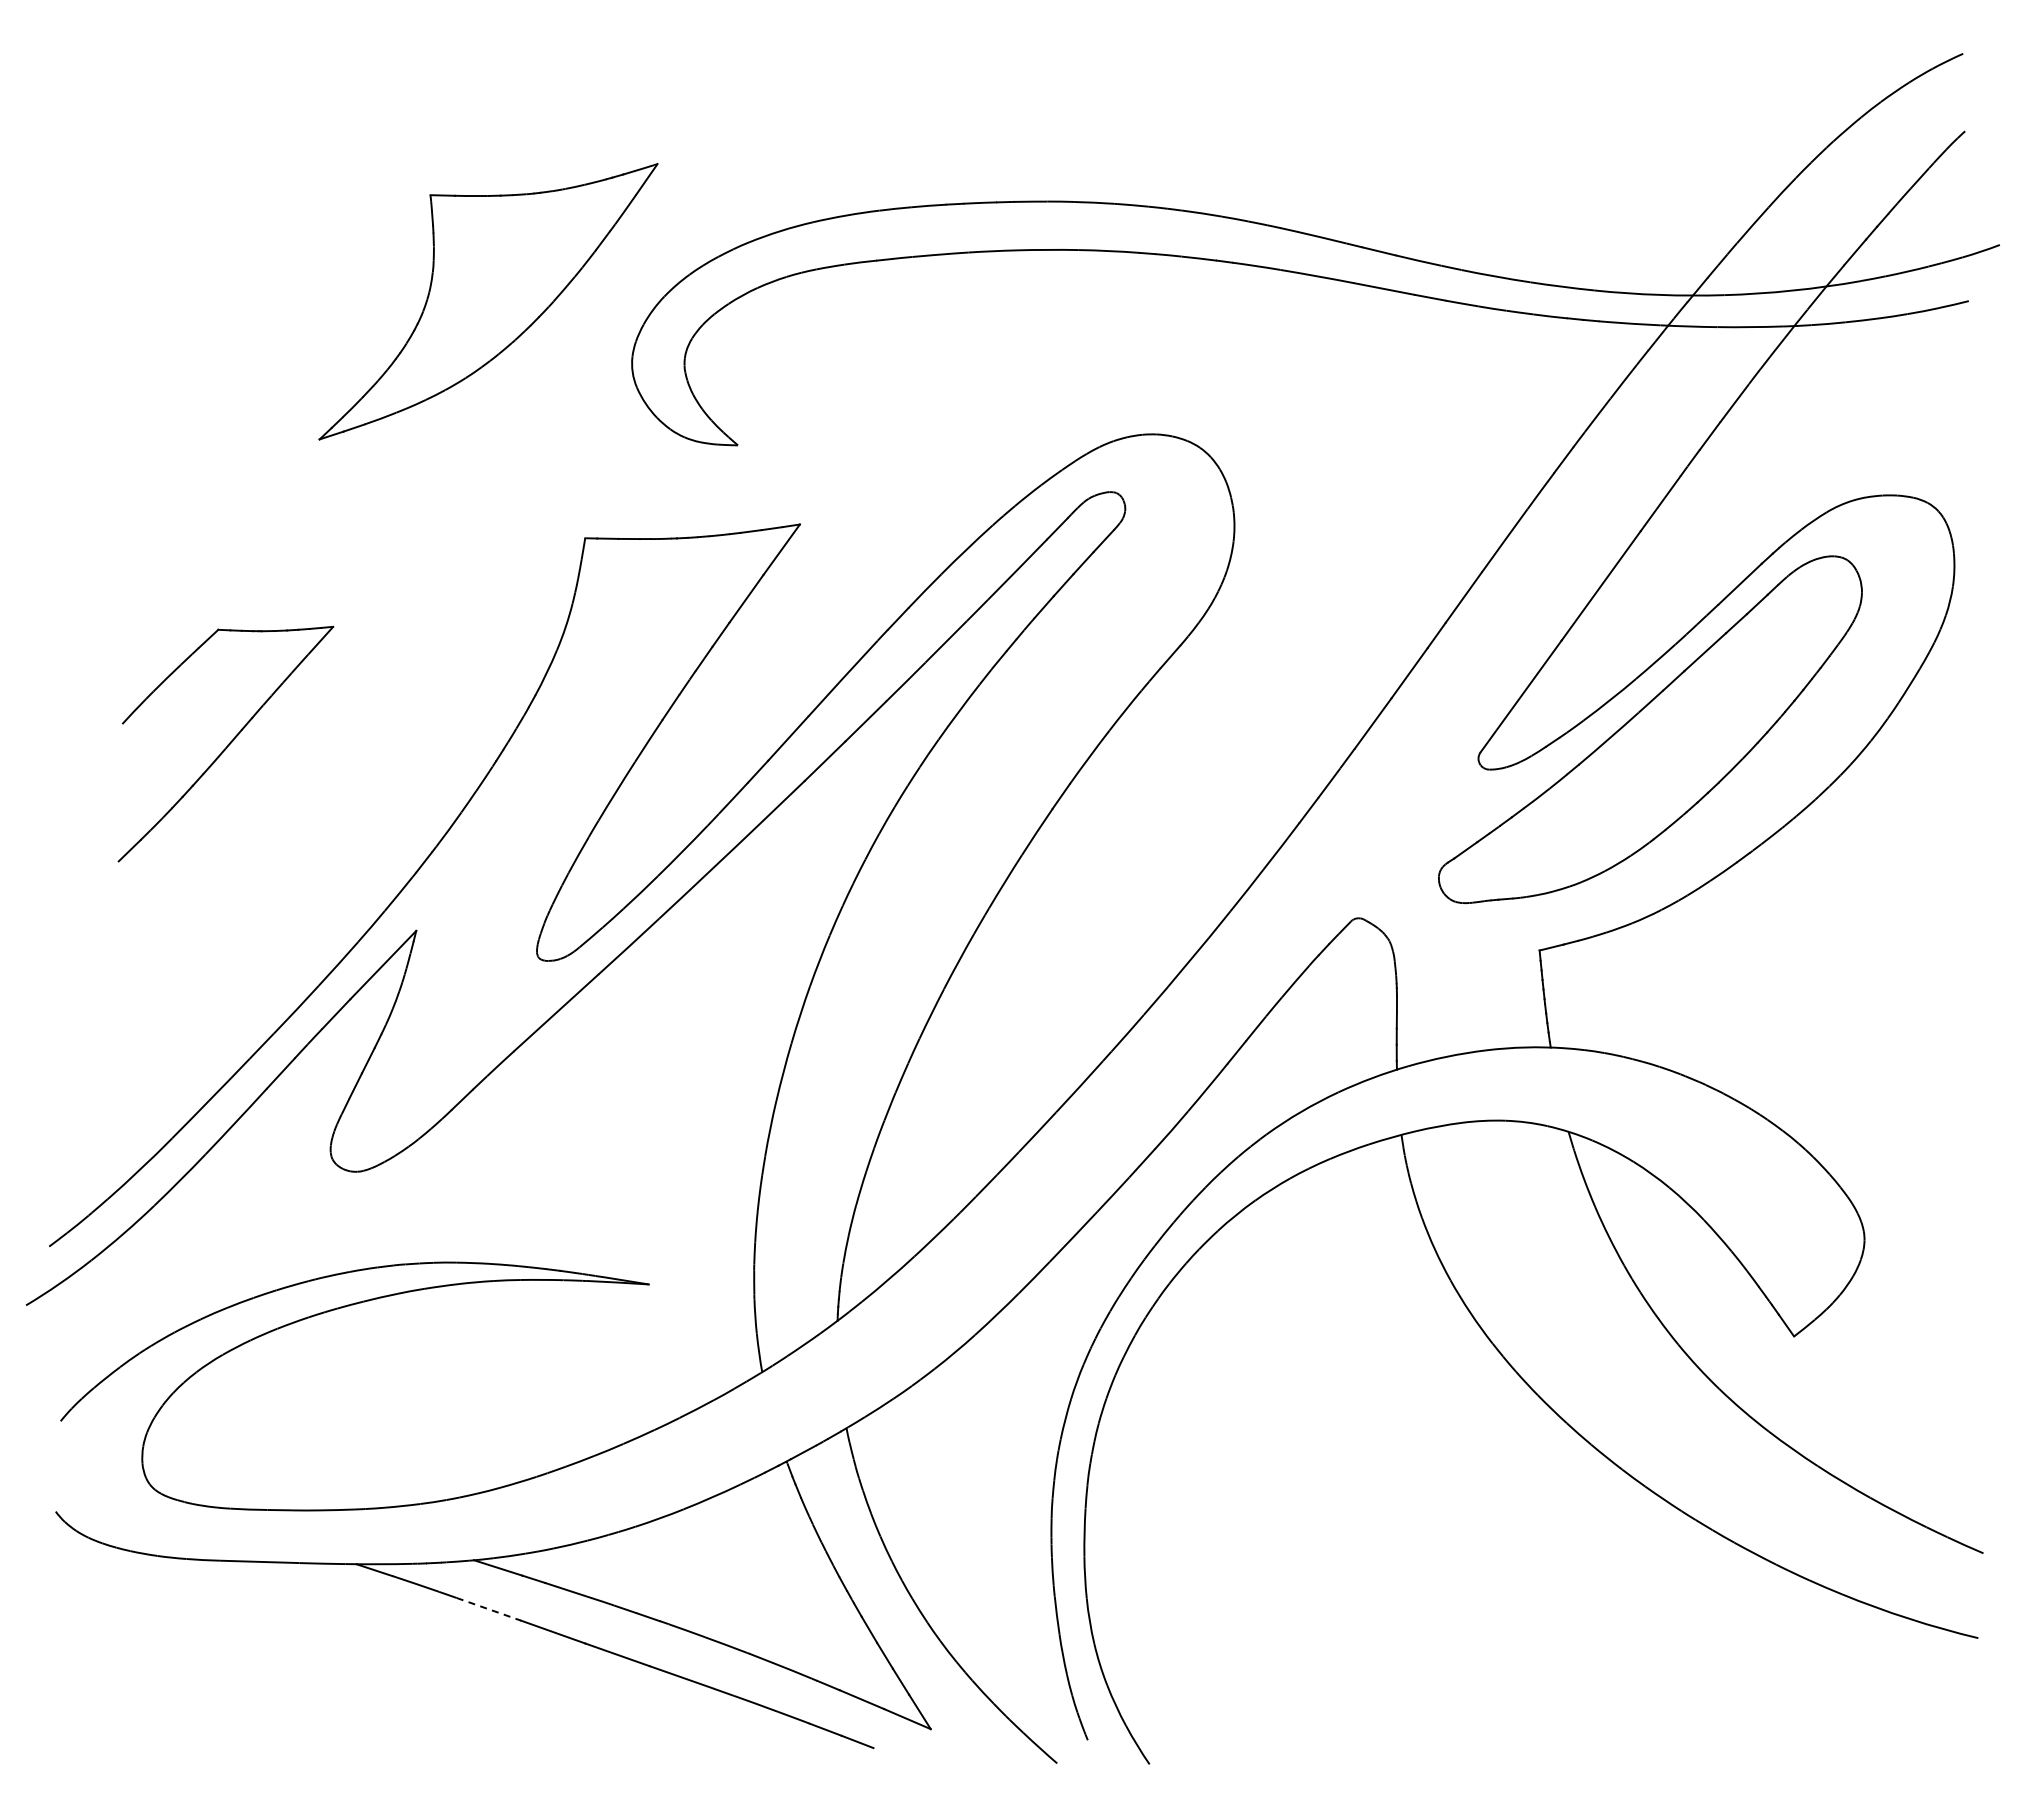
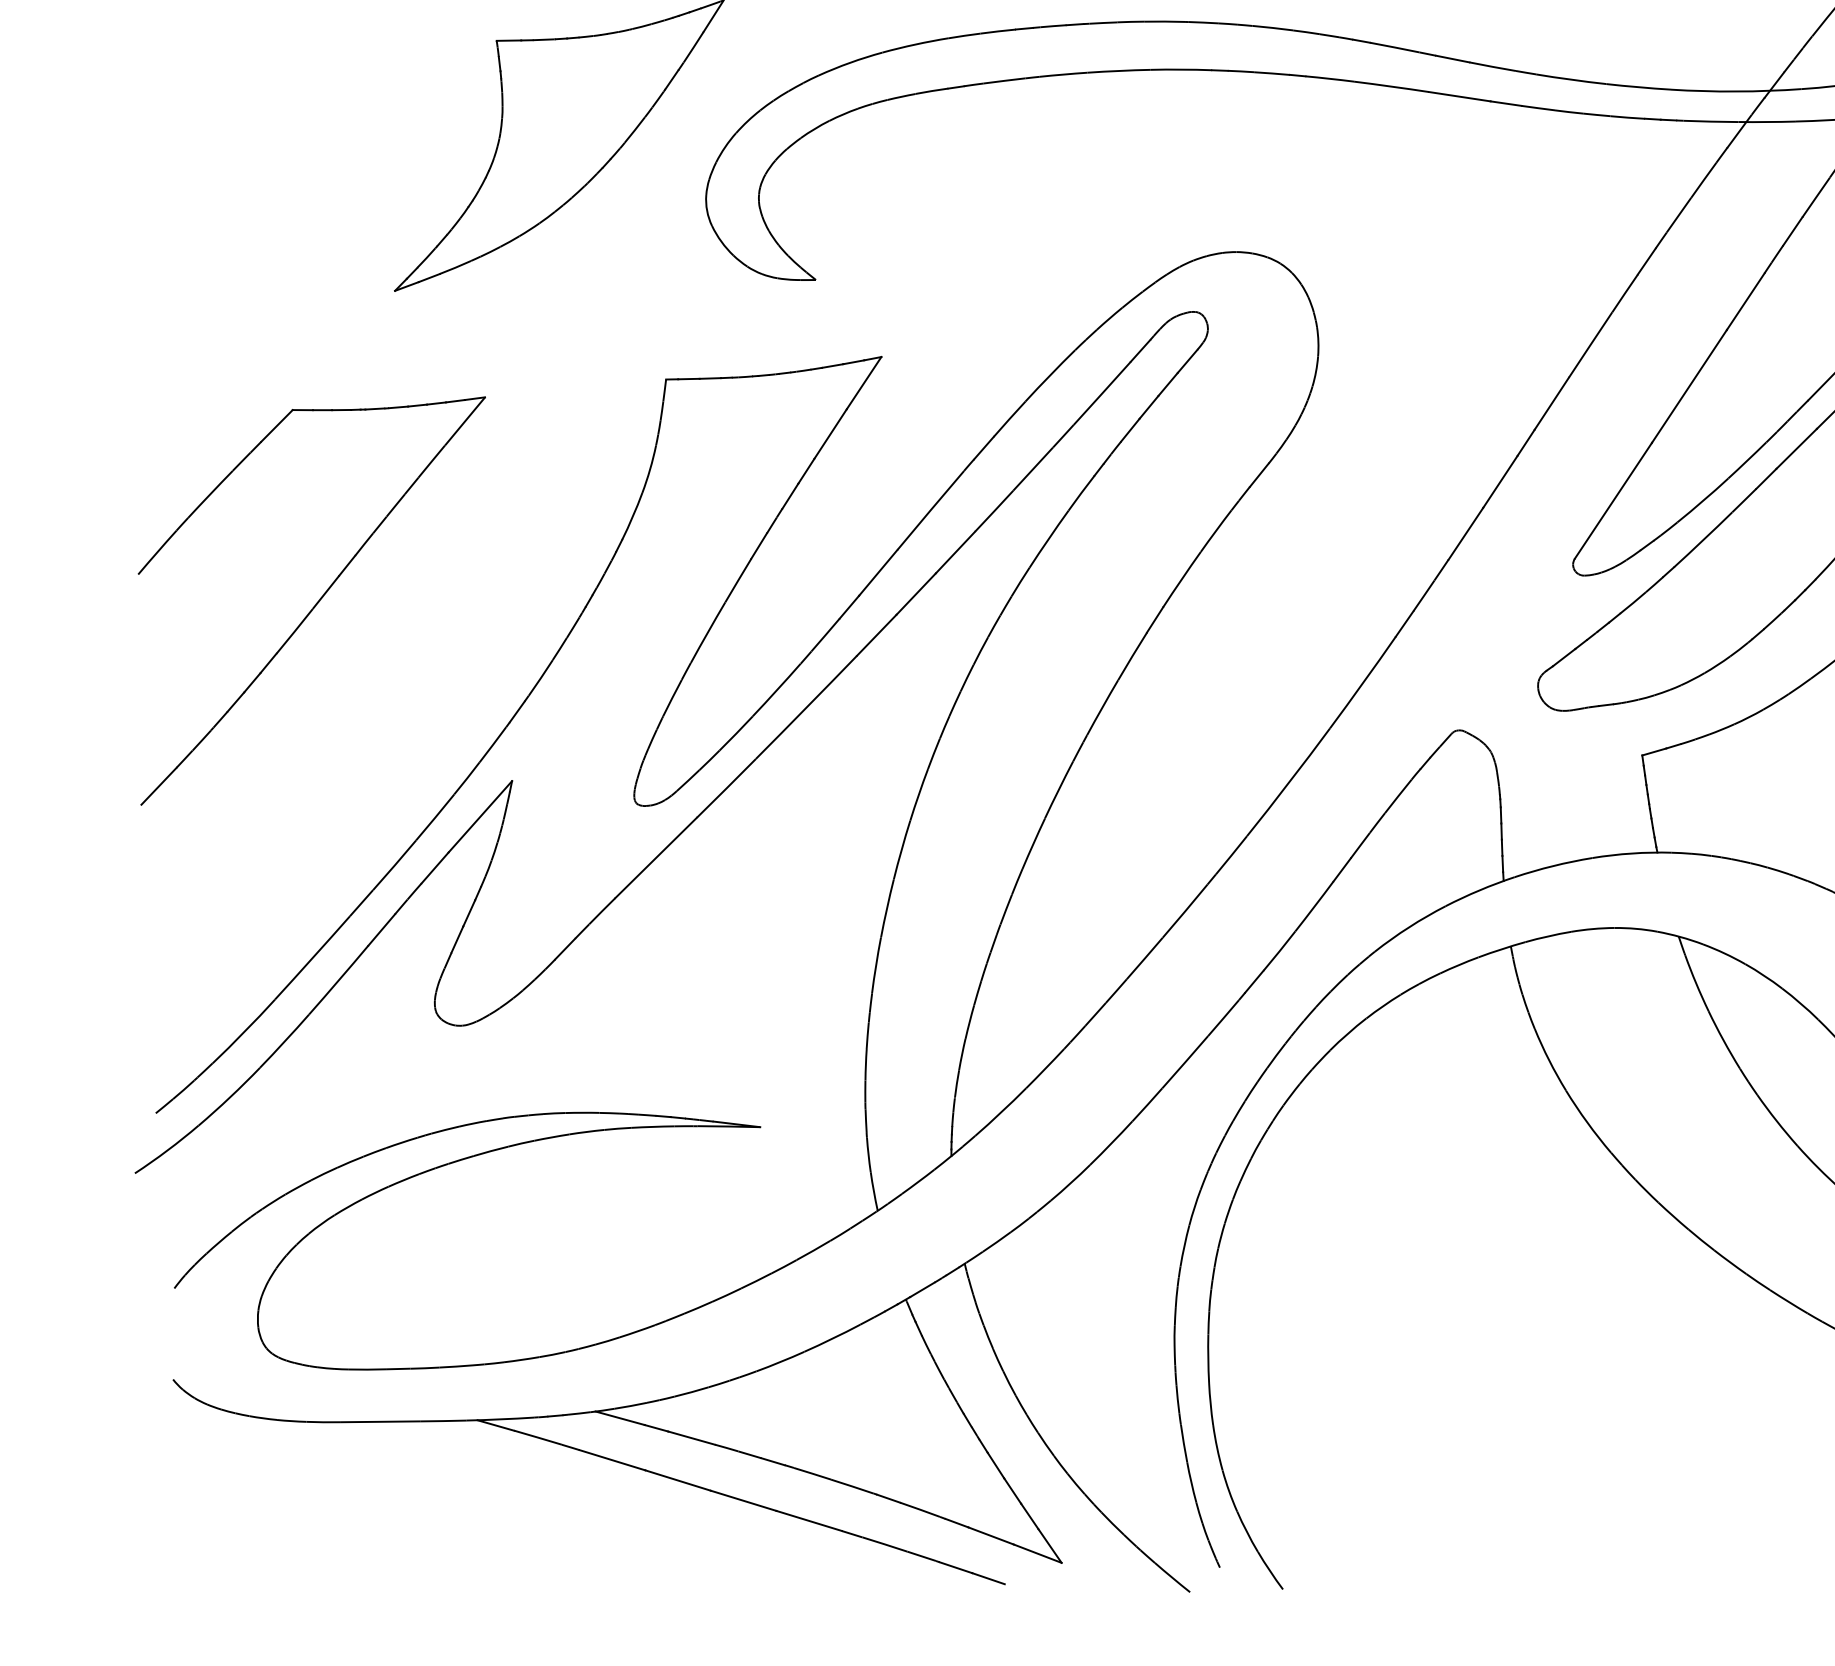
part: (225, 743) -> (312, 600), size x1.67
line: (489, 1609) -> (613, 1460), dashed -> solid

